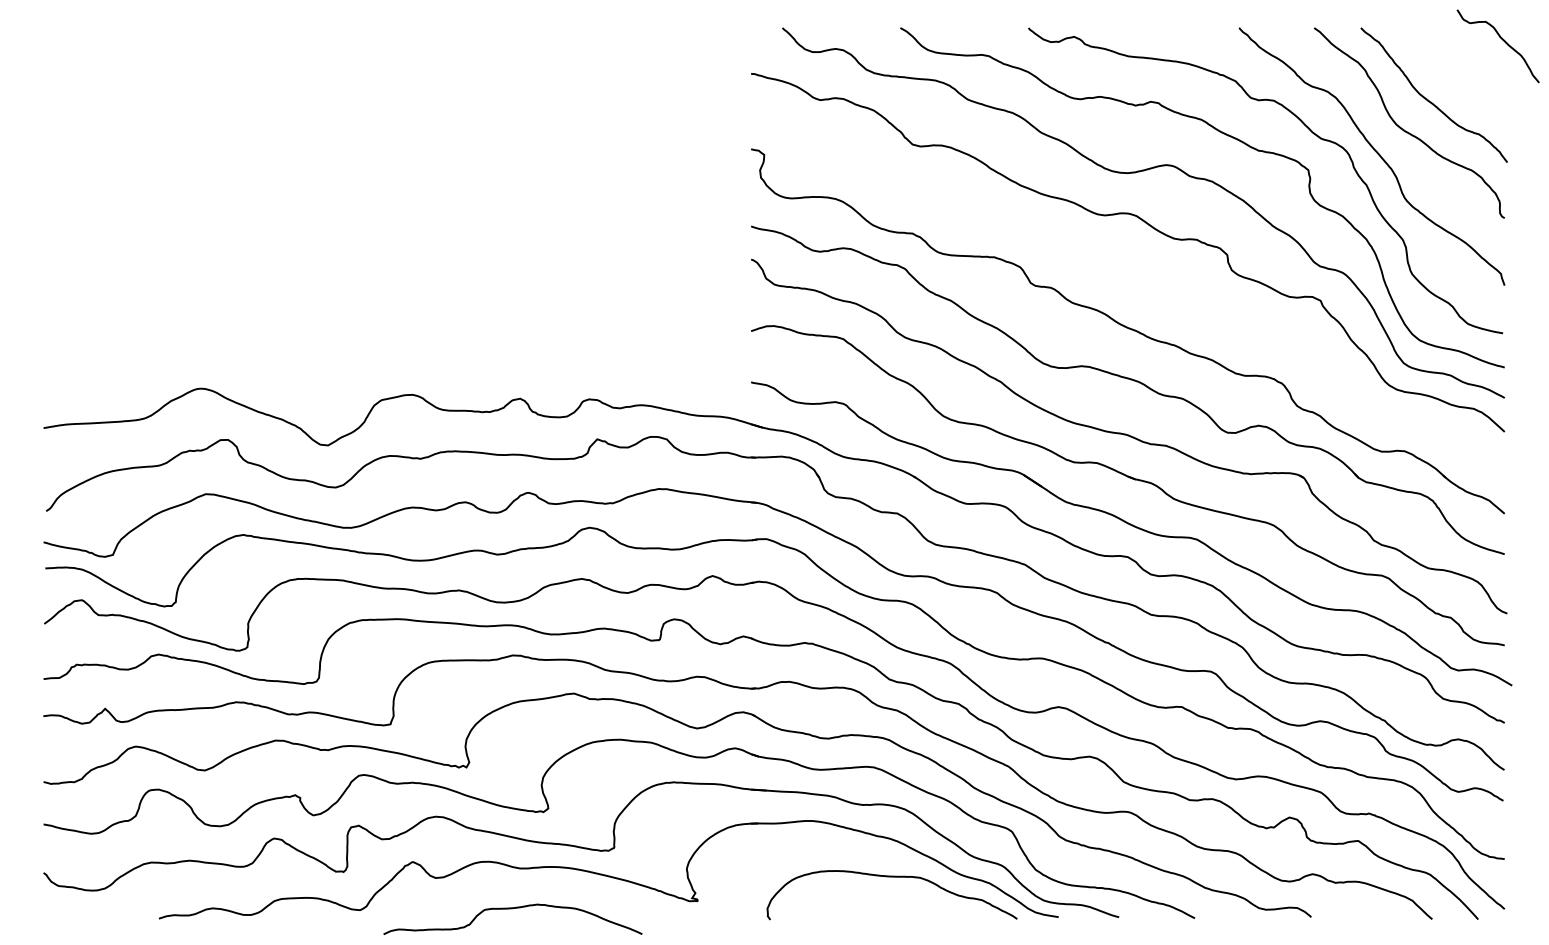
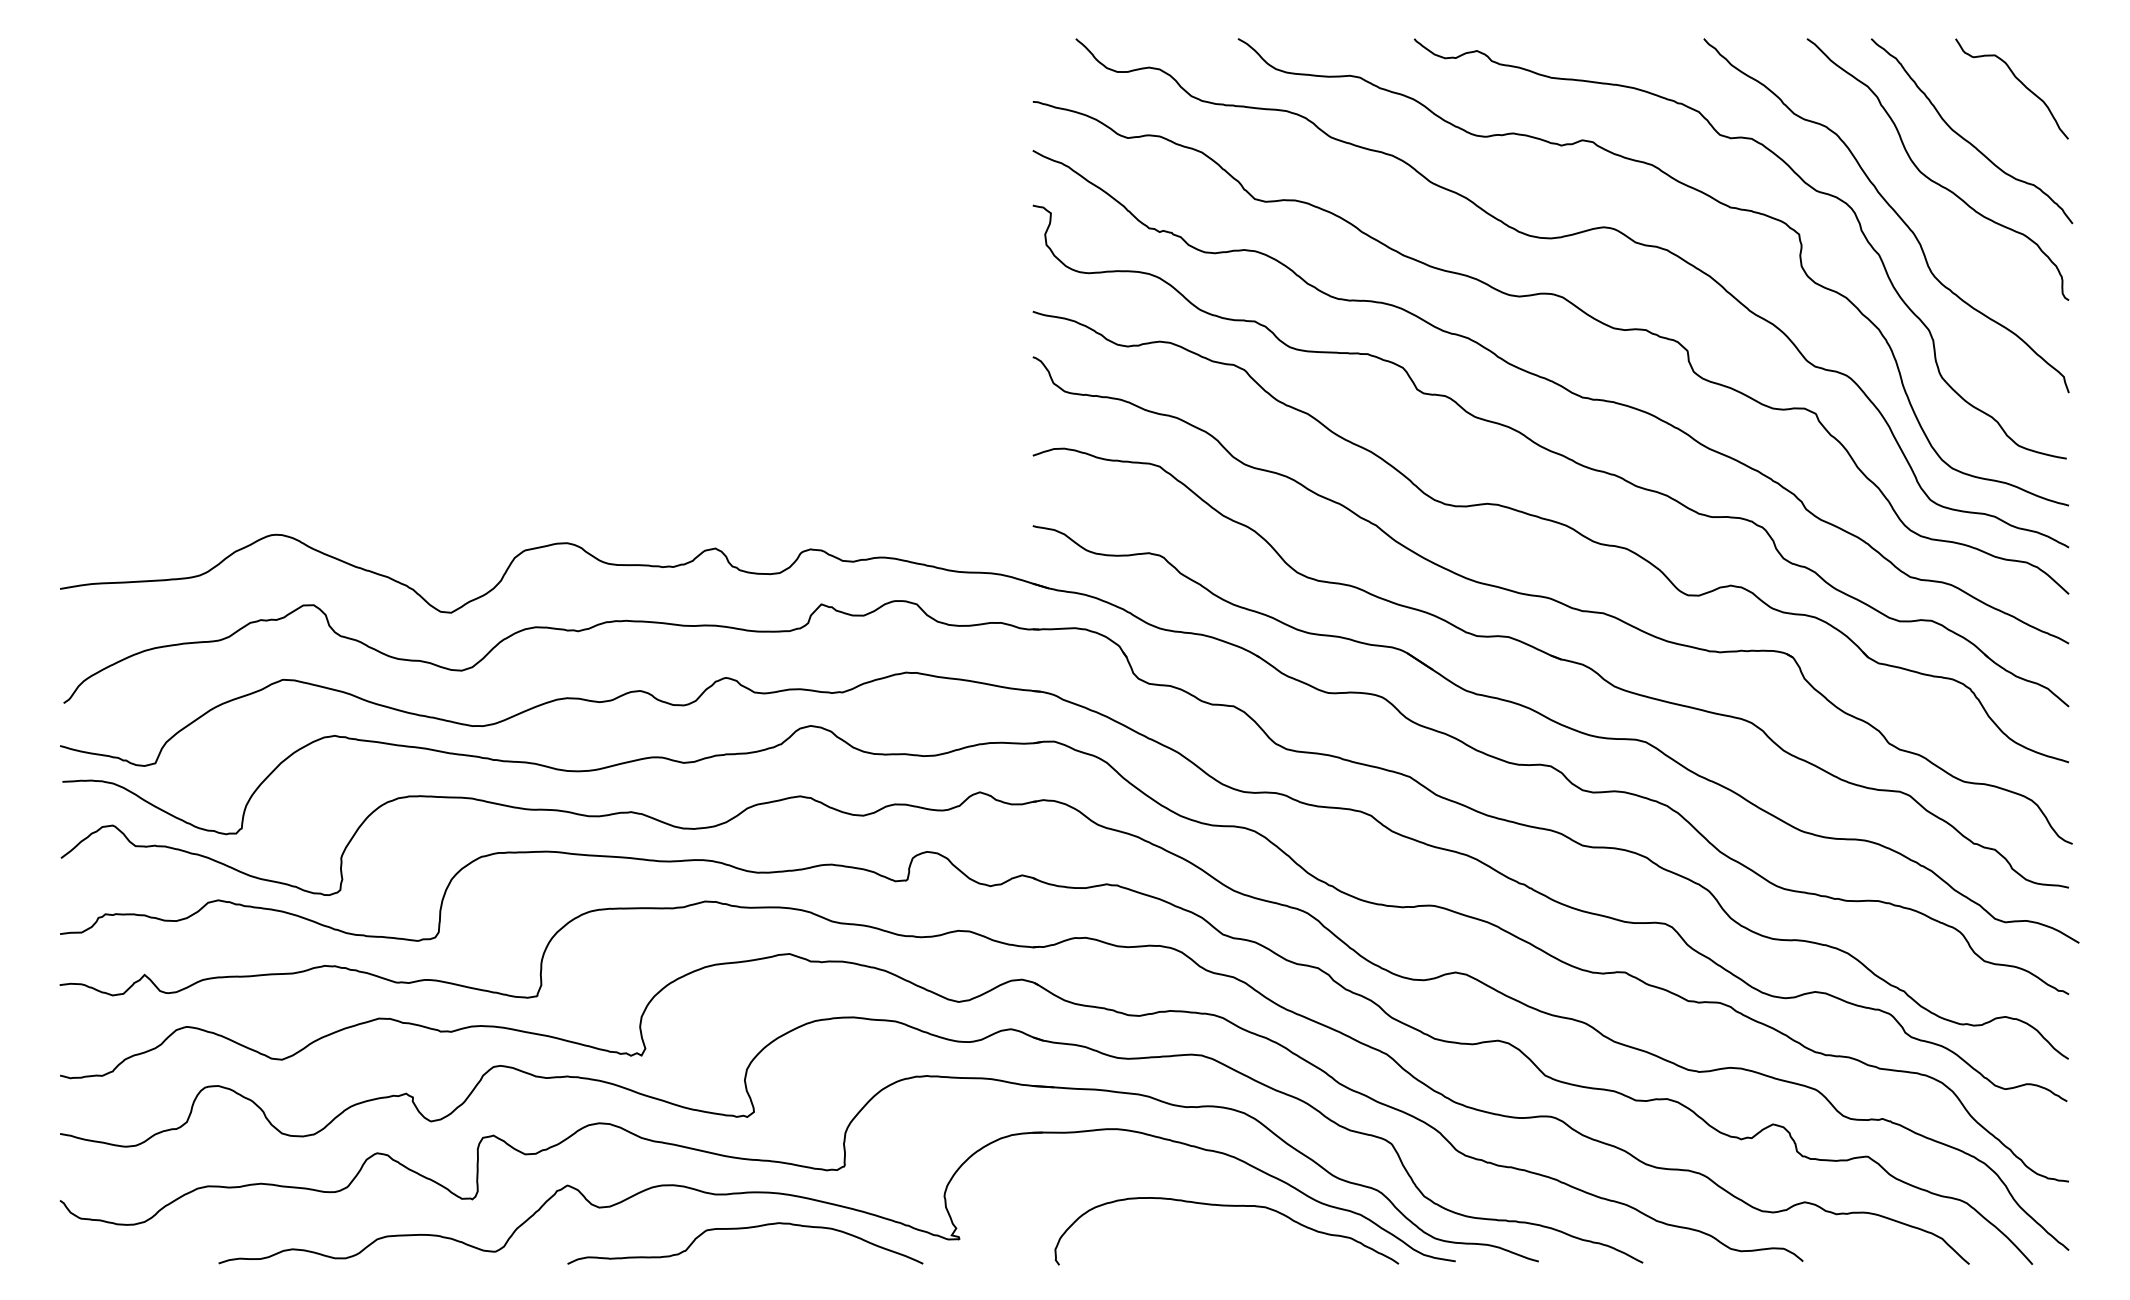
curve: (1502, 40) -> (2018, 81), moved
curve: (1132, 280) -> (1557, 385), added
curve: (511, 909) -> (743, 1229), moved

